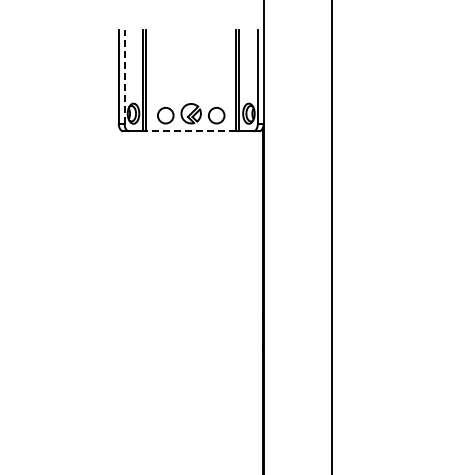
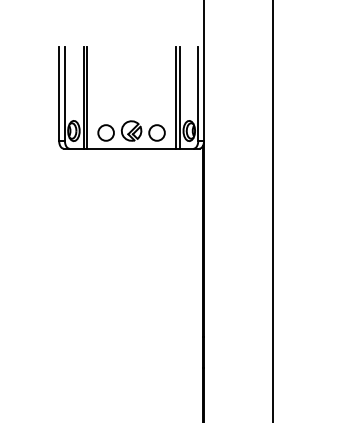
line: (124, 76) -> (64, 93), dashed -> solid
line: (191, 131) -> (131, 148), dashed -> solid

